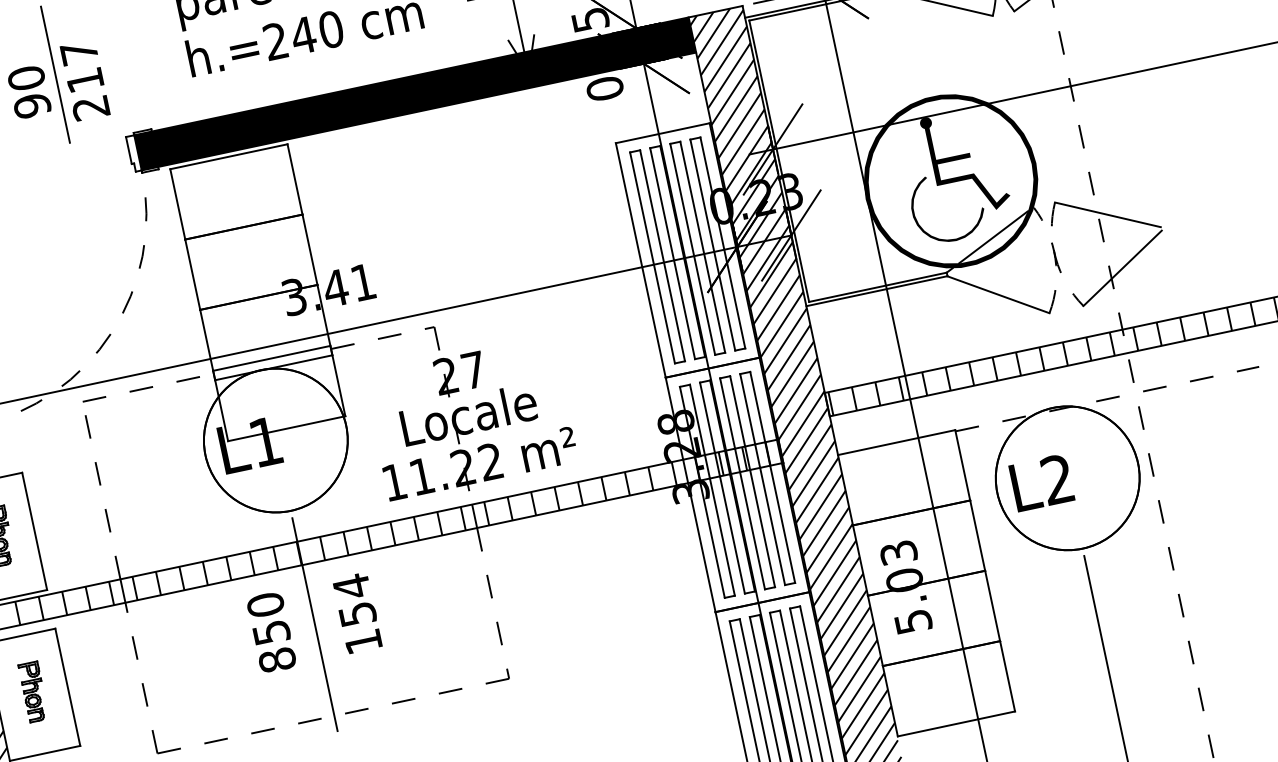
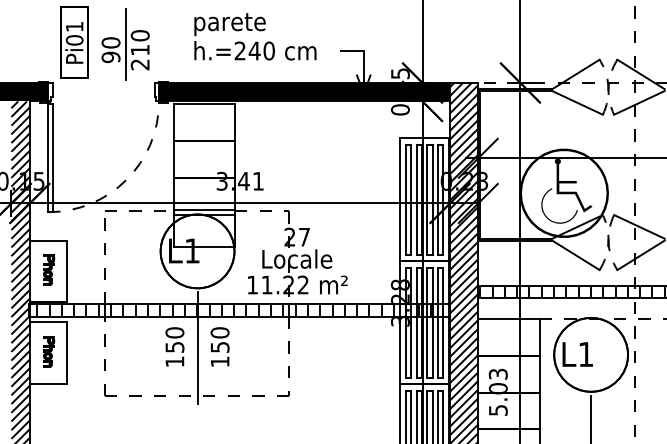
text: (77, 52) -> (139, 35), 217 -> 210
text: (1056, 477) -> (585, 353), L2 -> L1
text: (350, 586) -> (219, 332), 154 -> 150
text: (276, 659) -> (174, 361), 850 -> 150

